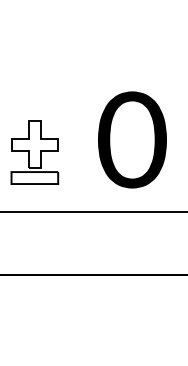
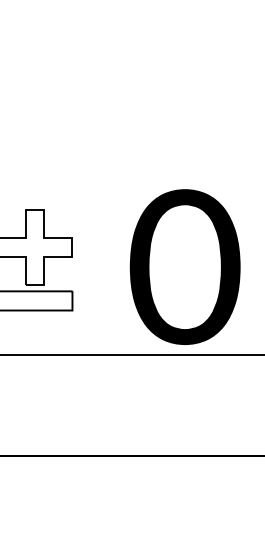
text: (132, 139) -> (185, 266), moved

